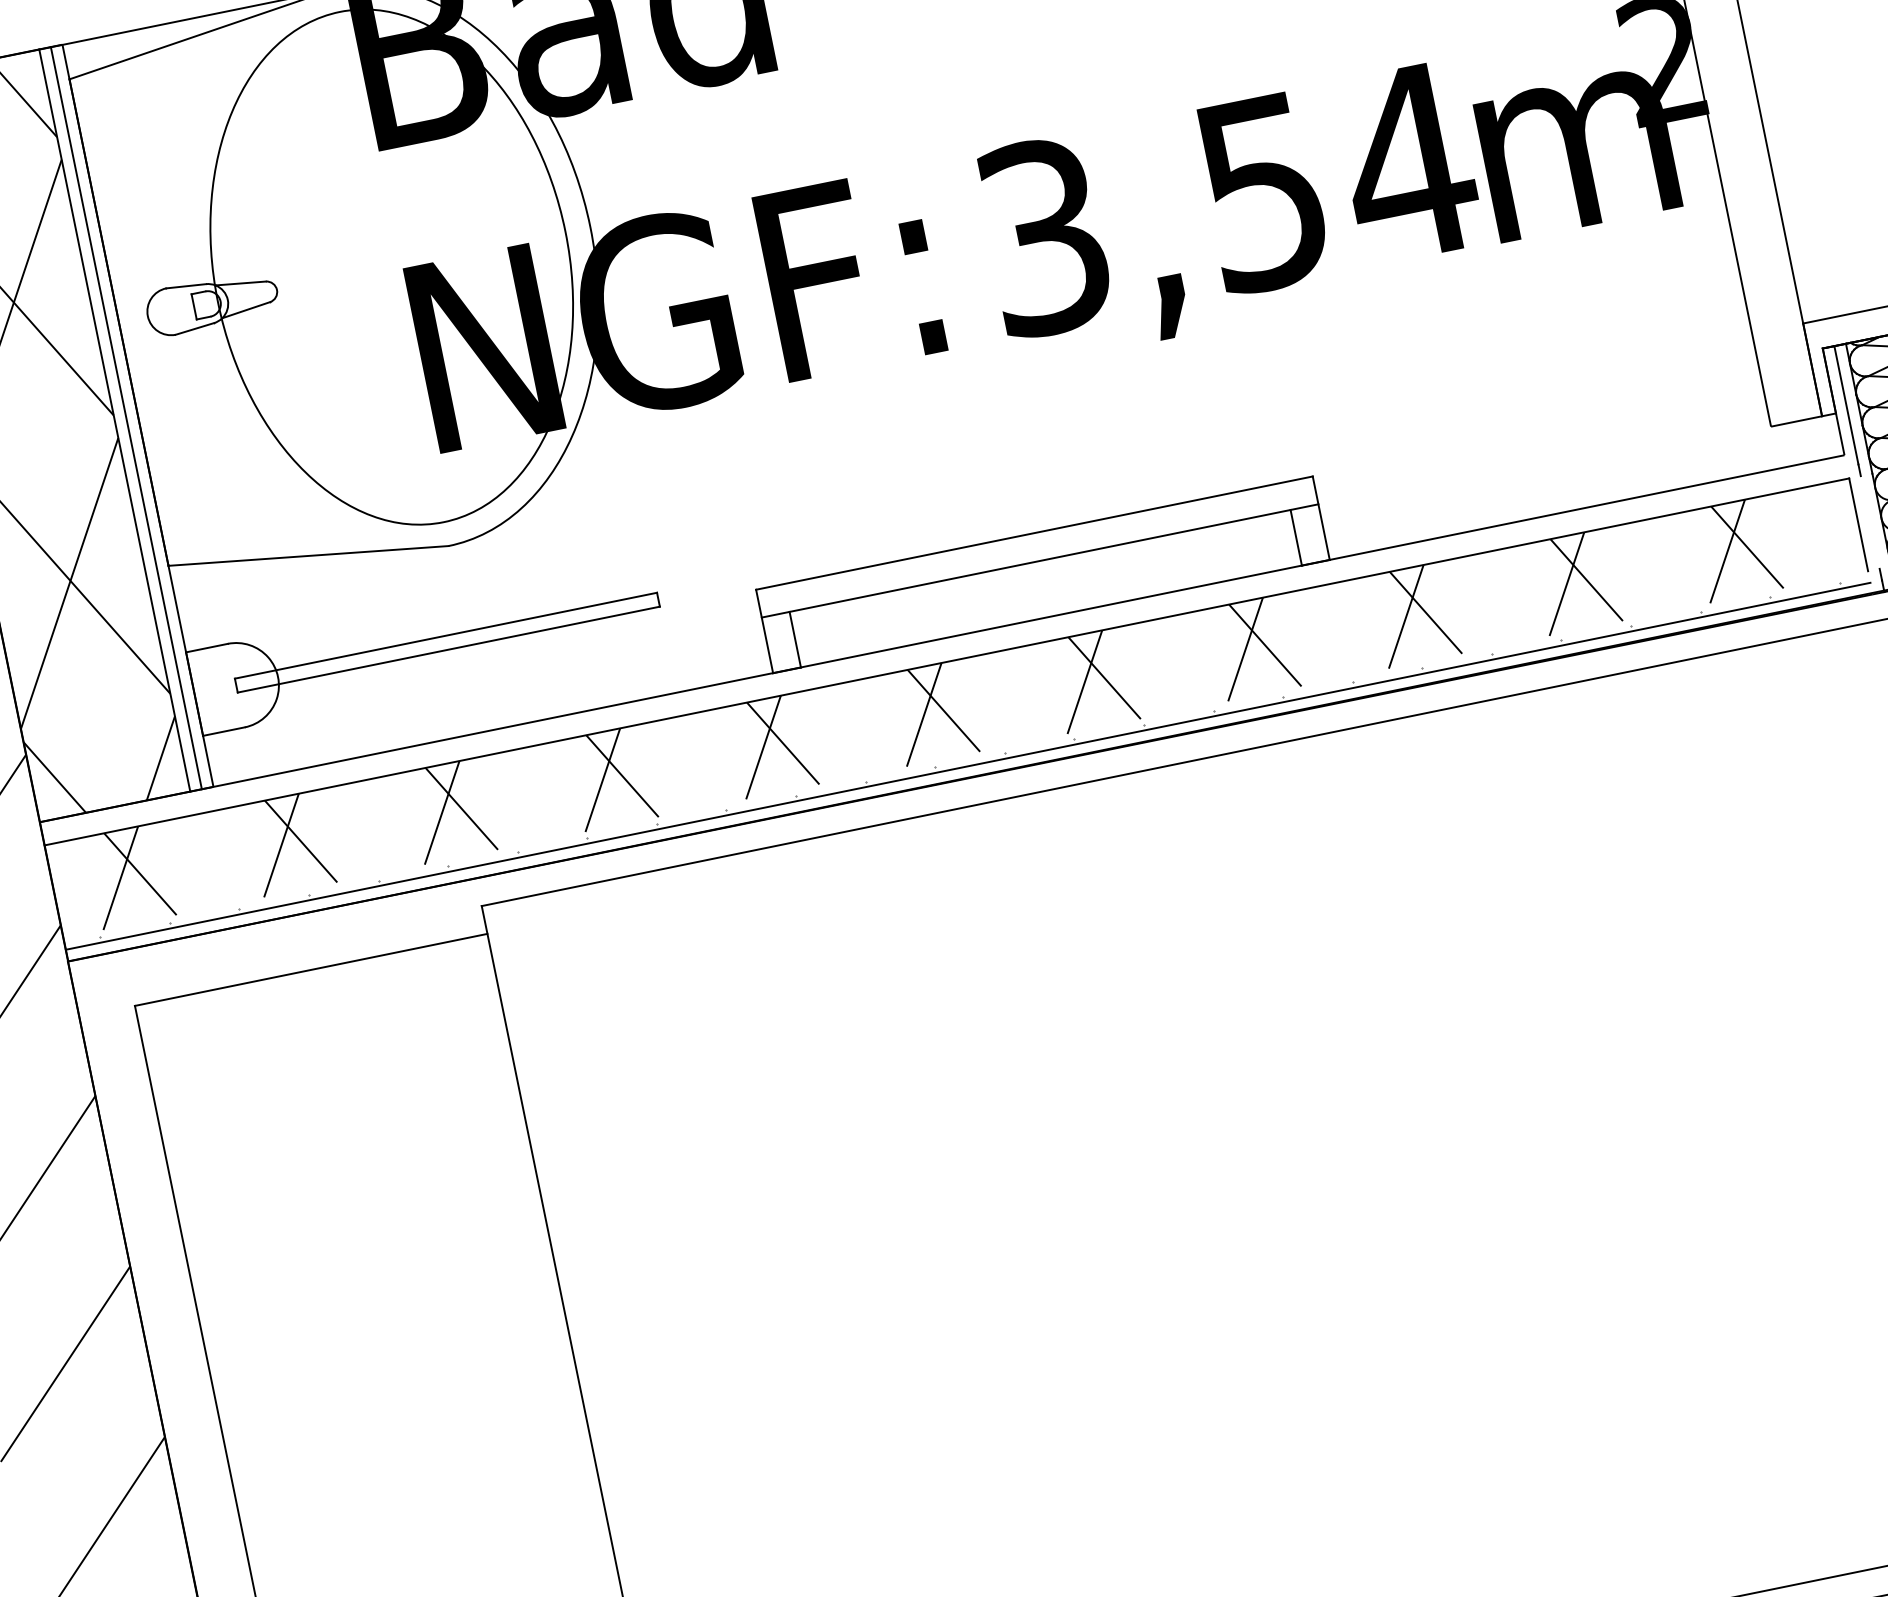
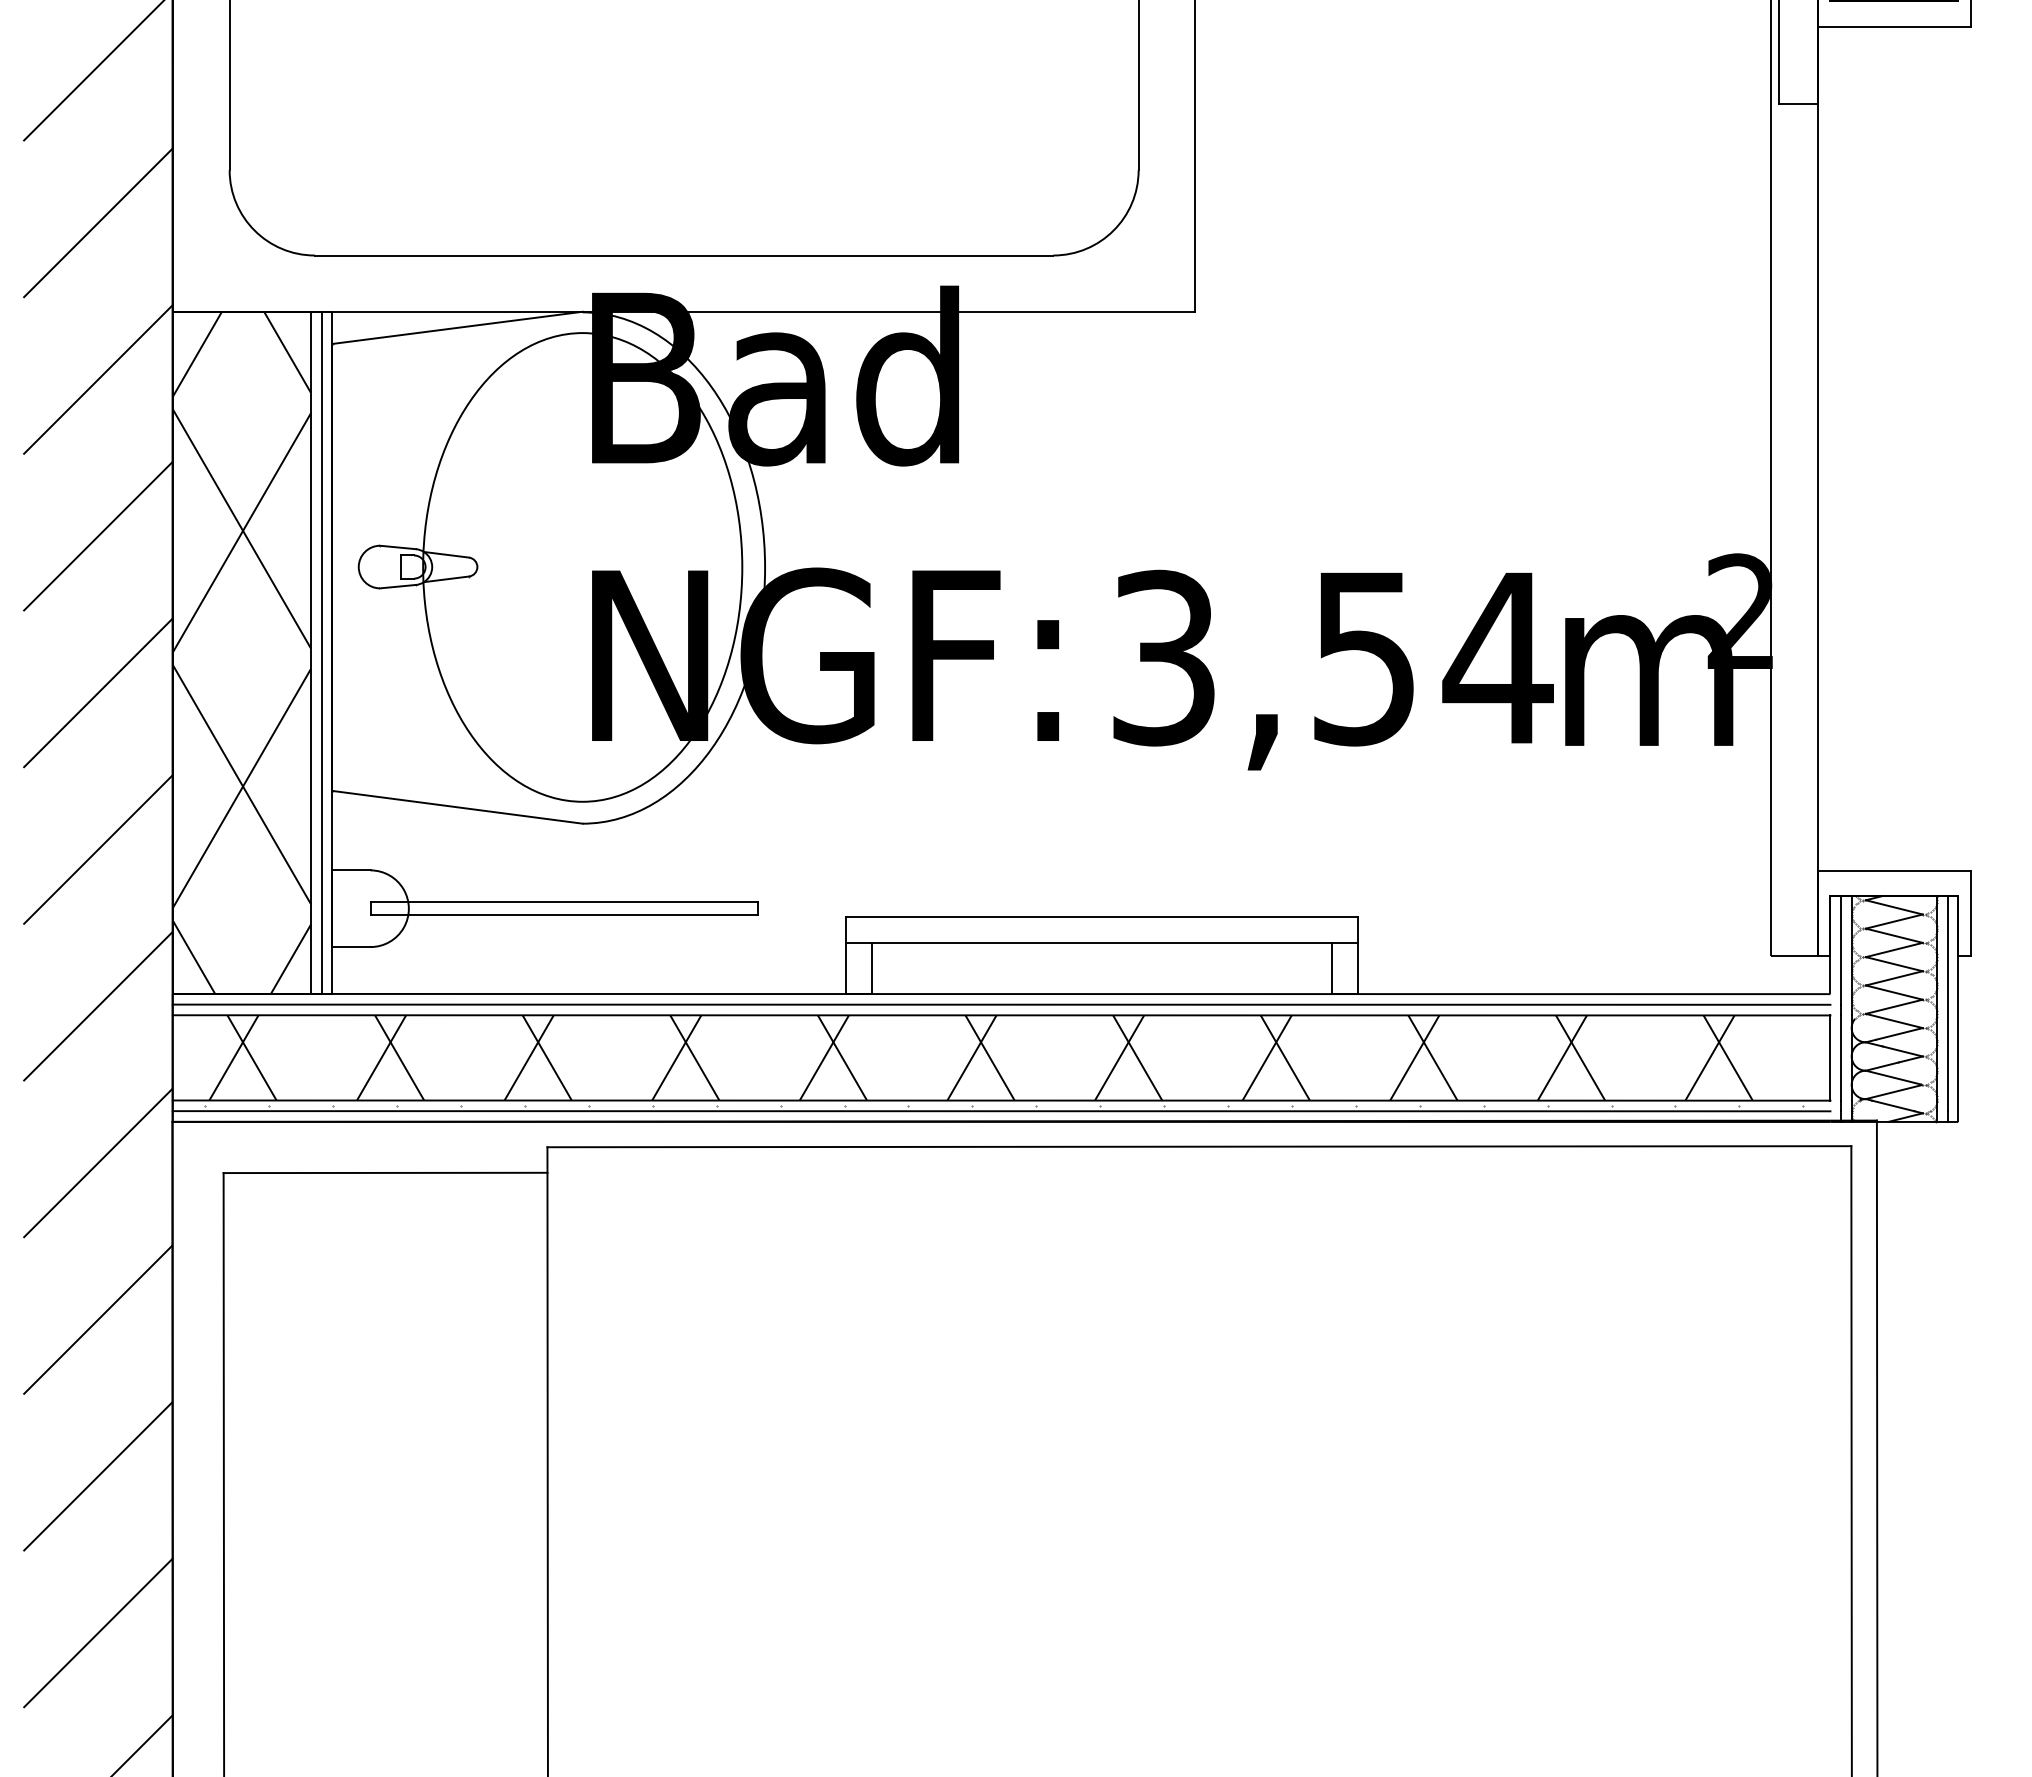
line: (1870, 521) -> (1841, 1057), added
line: (944, 650) -> (1001, 1004), added
line: (965, 754) -> (1001, 1100), added

